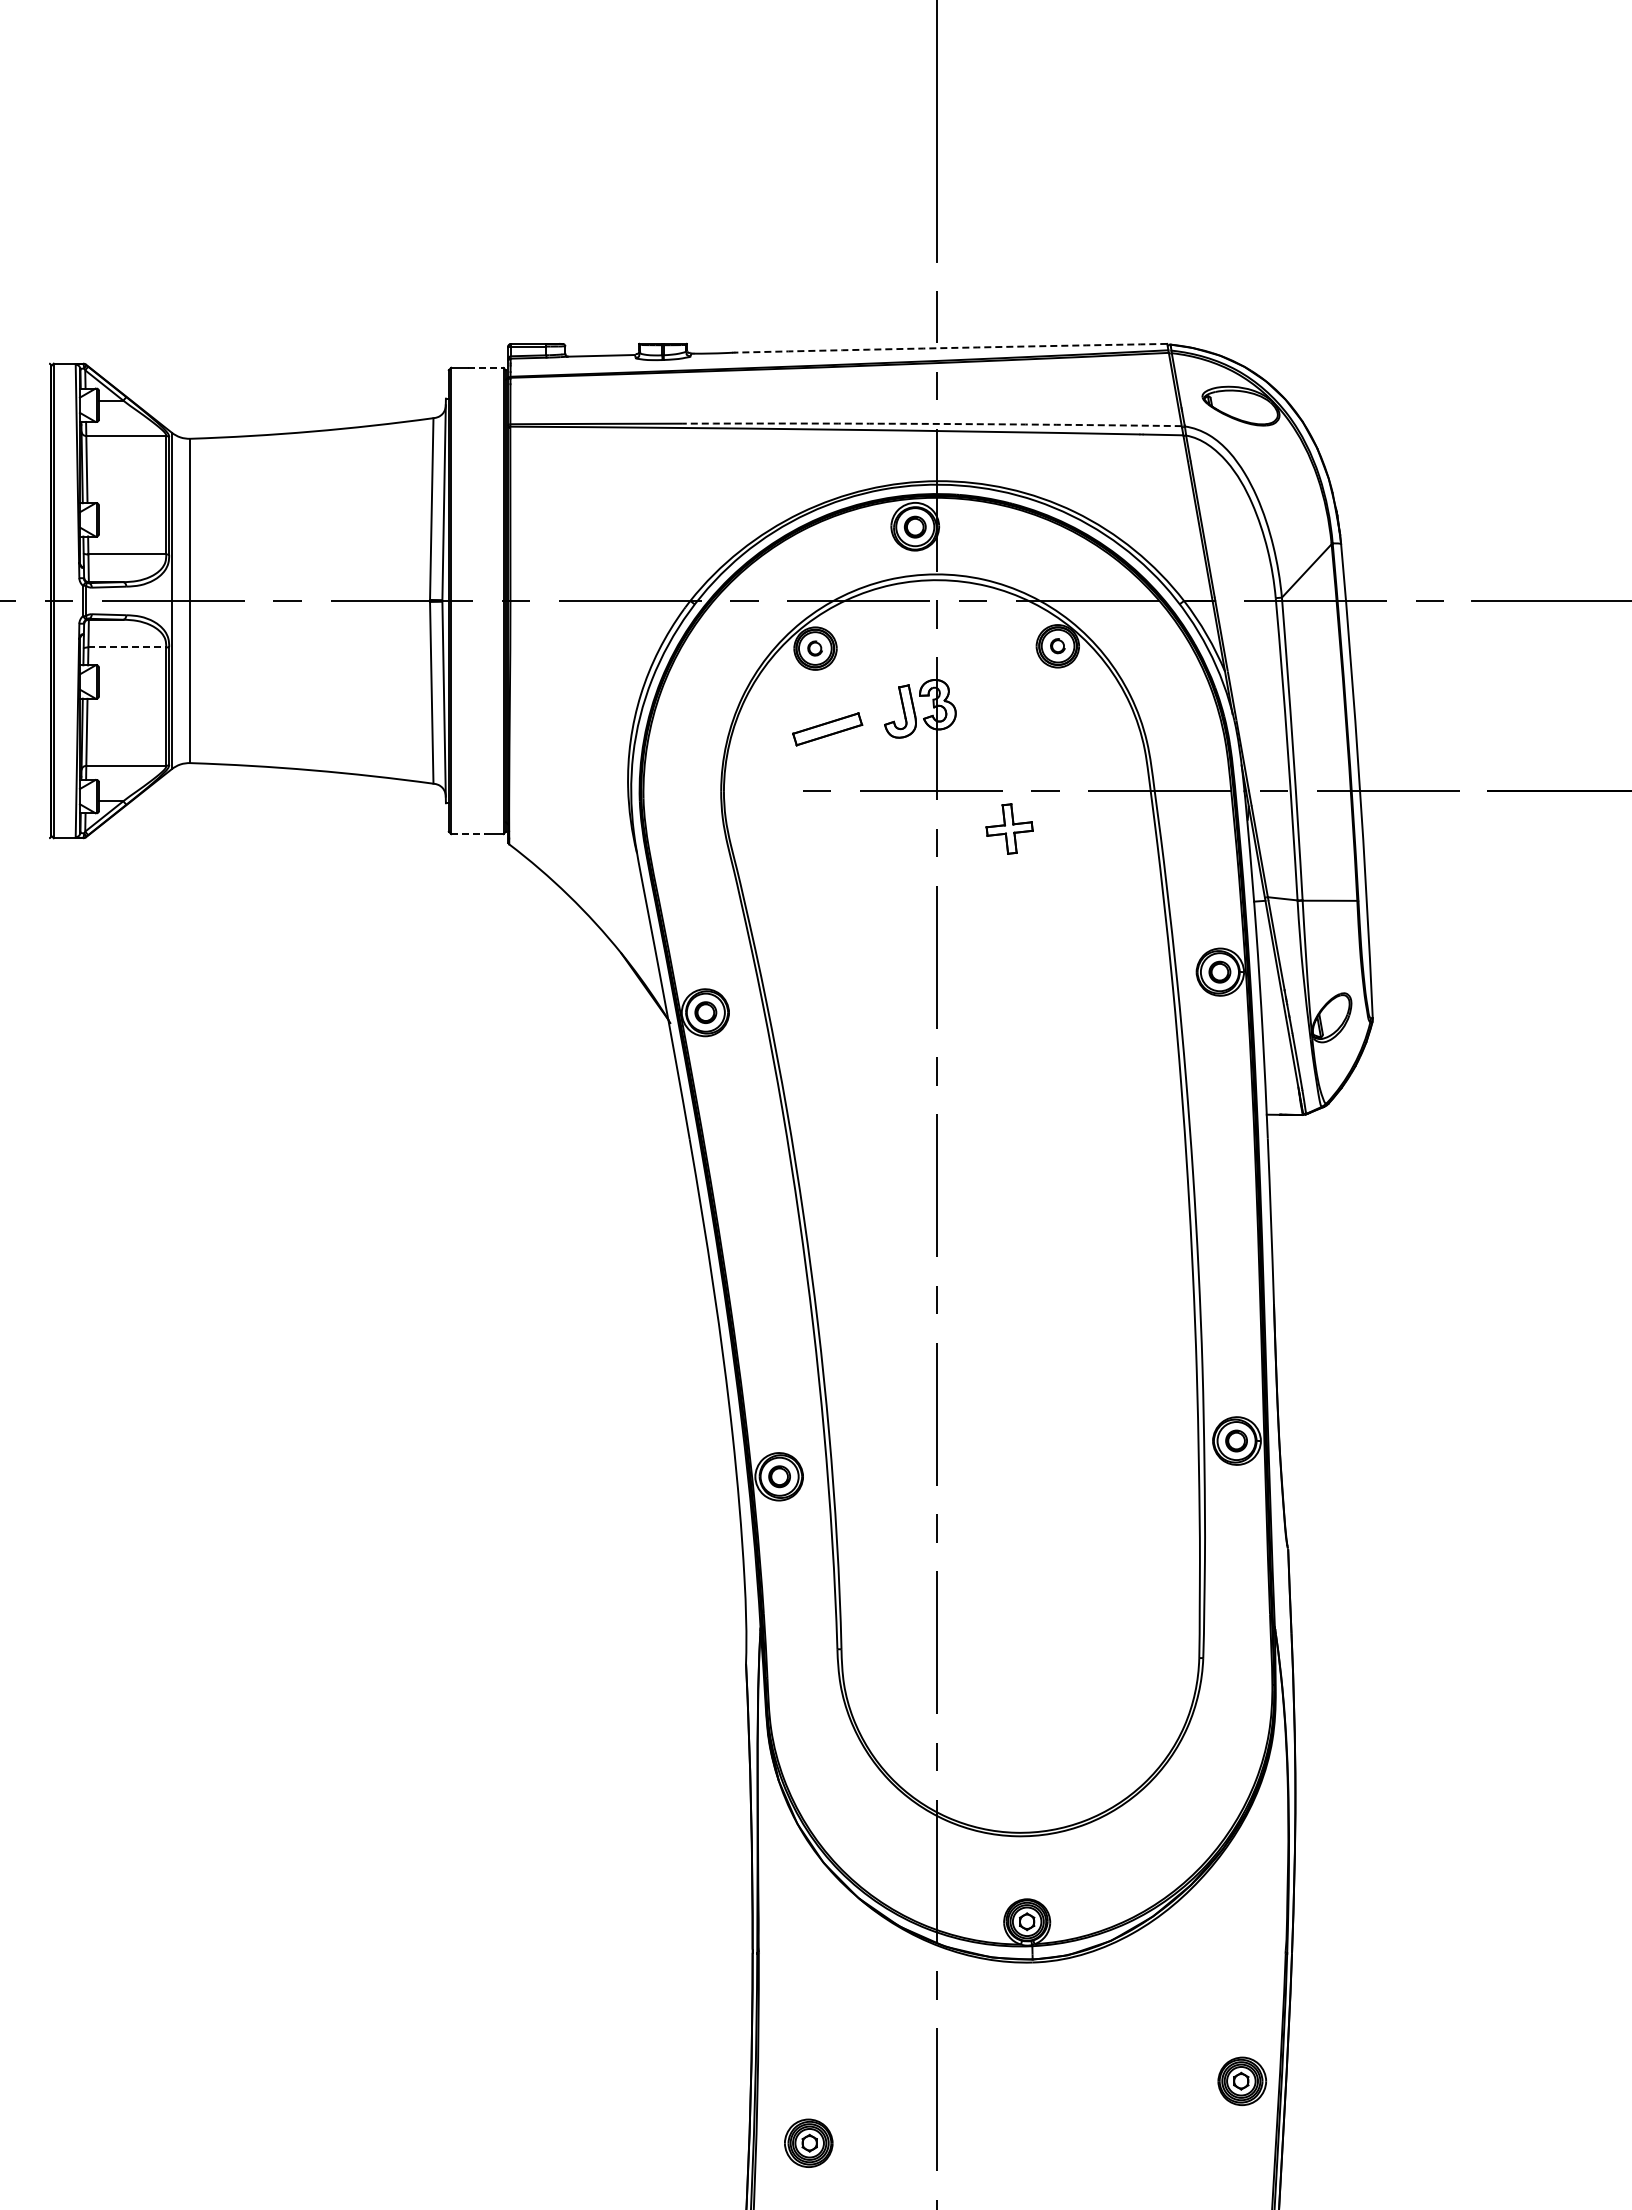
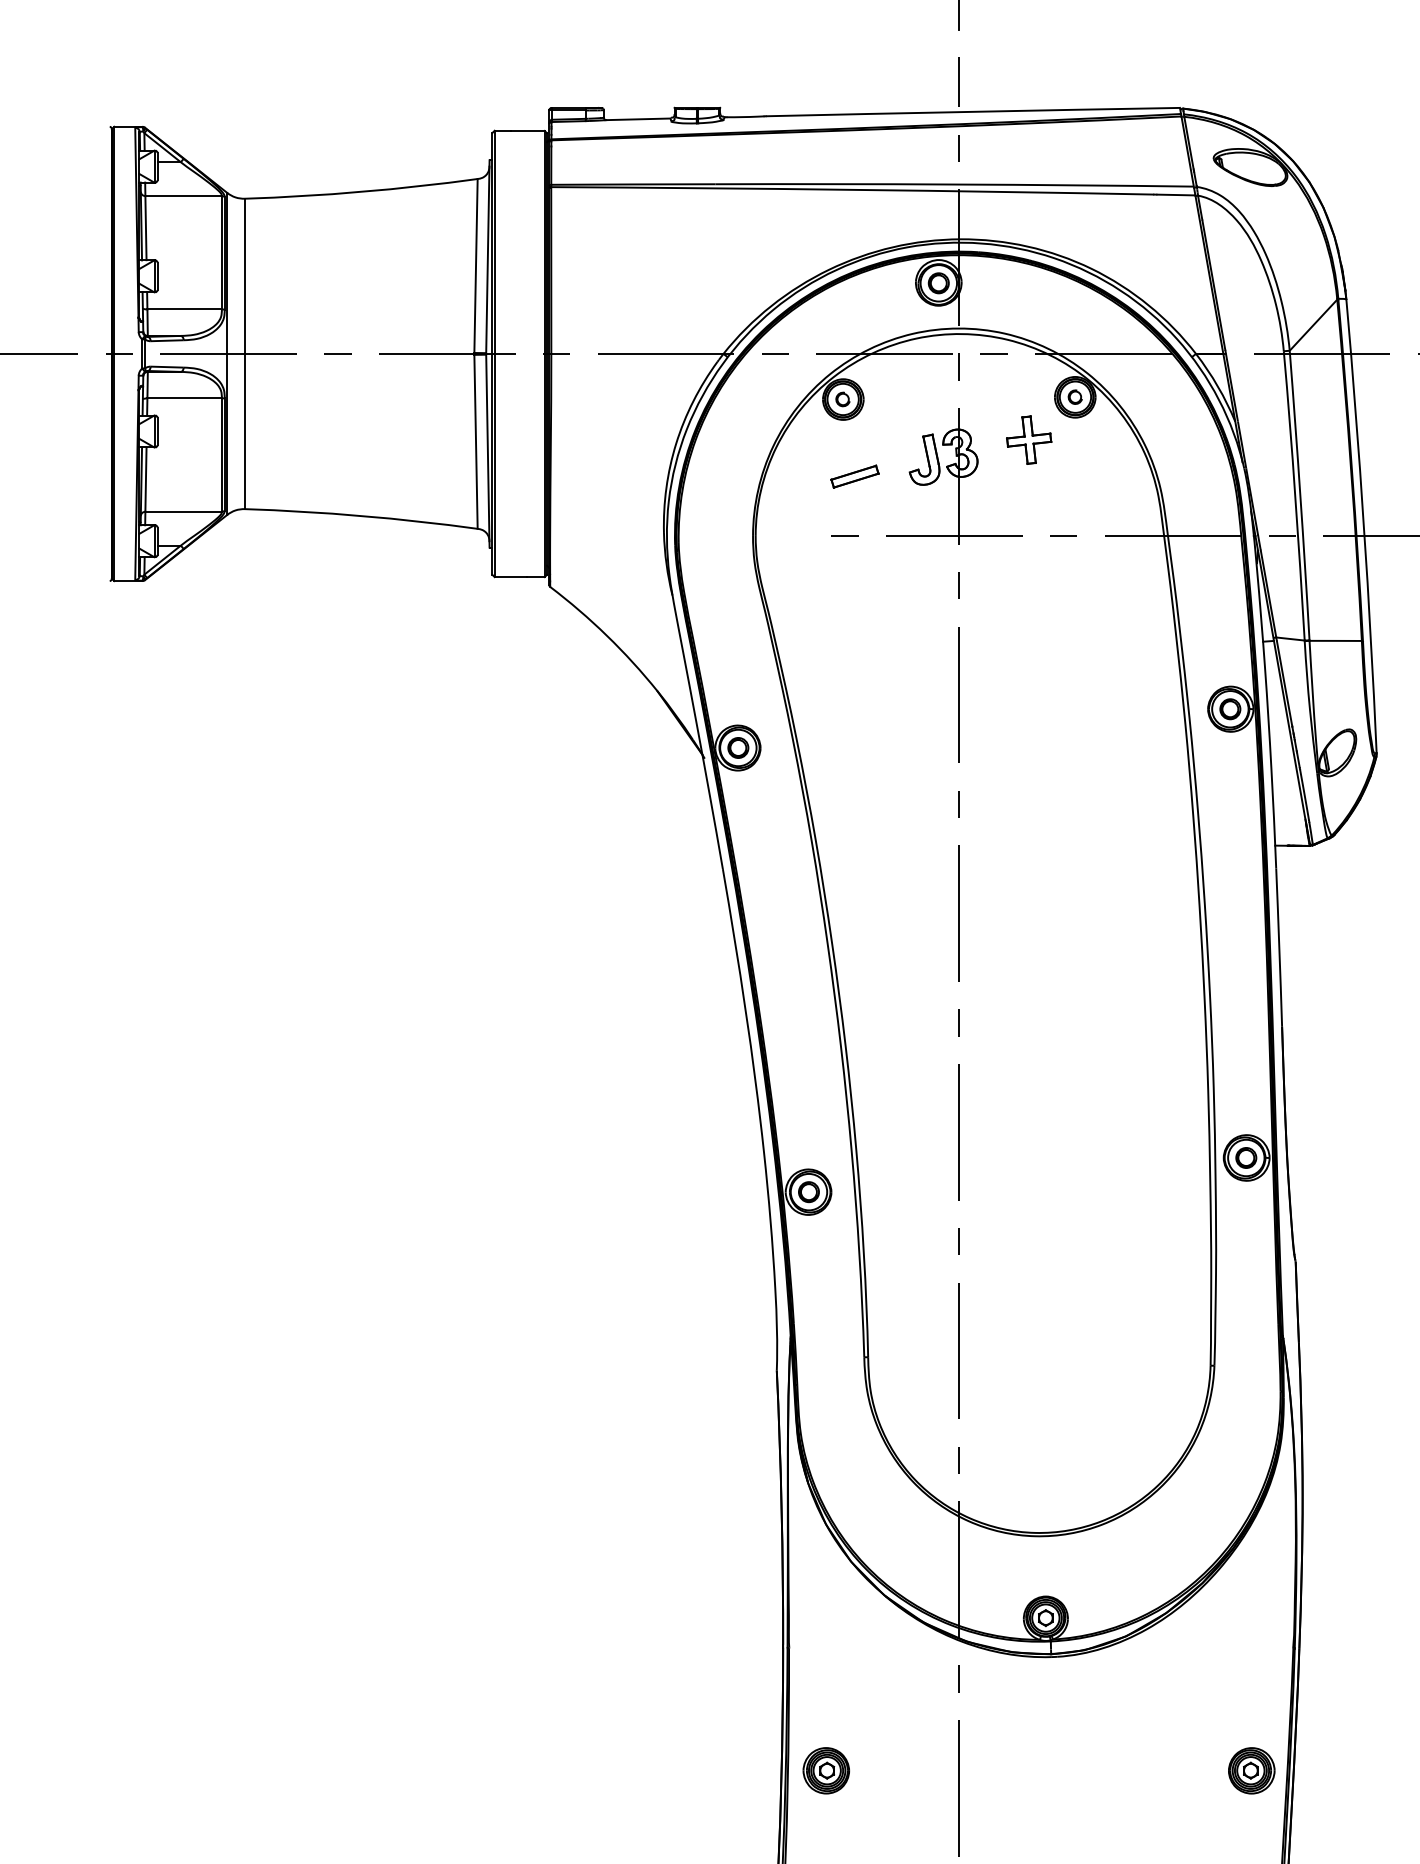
arc: (950, 347) -> (972, 111), dashed -> solid
line: (485, 368) -> (527, 131), dashed -> solid
arc: (931, 423) -> (954, 184), dashed -> solid
line: (127, 647) -> (184, 398), dashed -> solid
part: (827, 728) -> (854, 476), size x0.71
part: (1009, 828) -> (1028, 439), moved
line: (467, 834) -> (510, 577), dashed -> solid
part: (808, 2142) -> (826, 1770), moved

